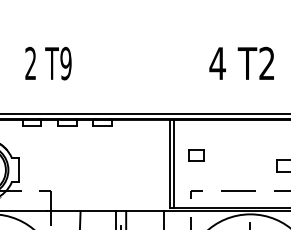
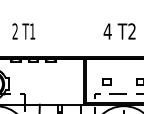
text: (65, 63) -> (32, 31), T9 -> T1
part: (195, 154) -> (106, 81), moved

